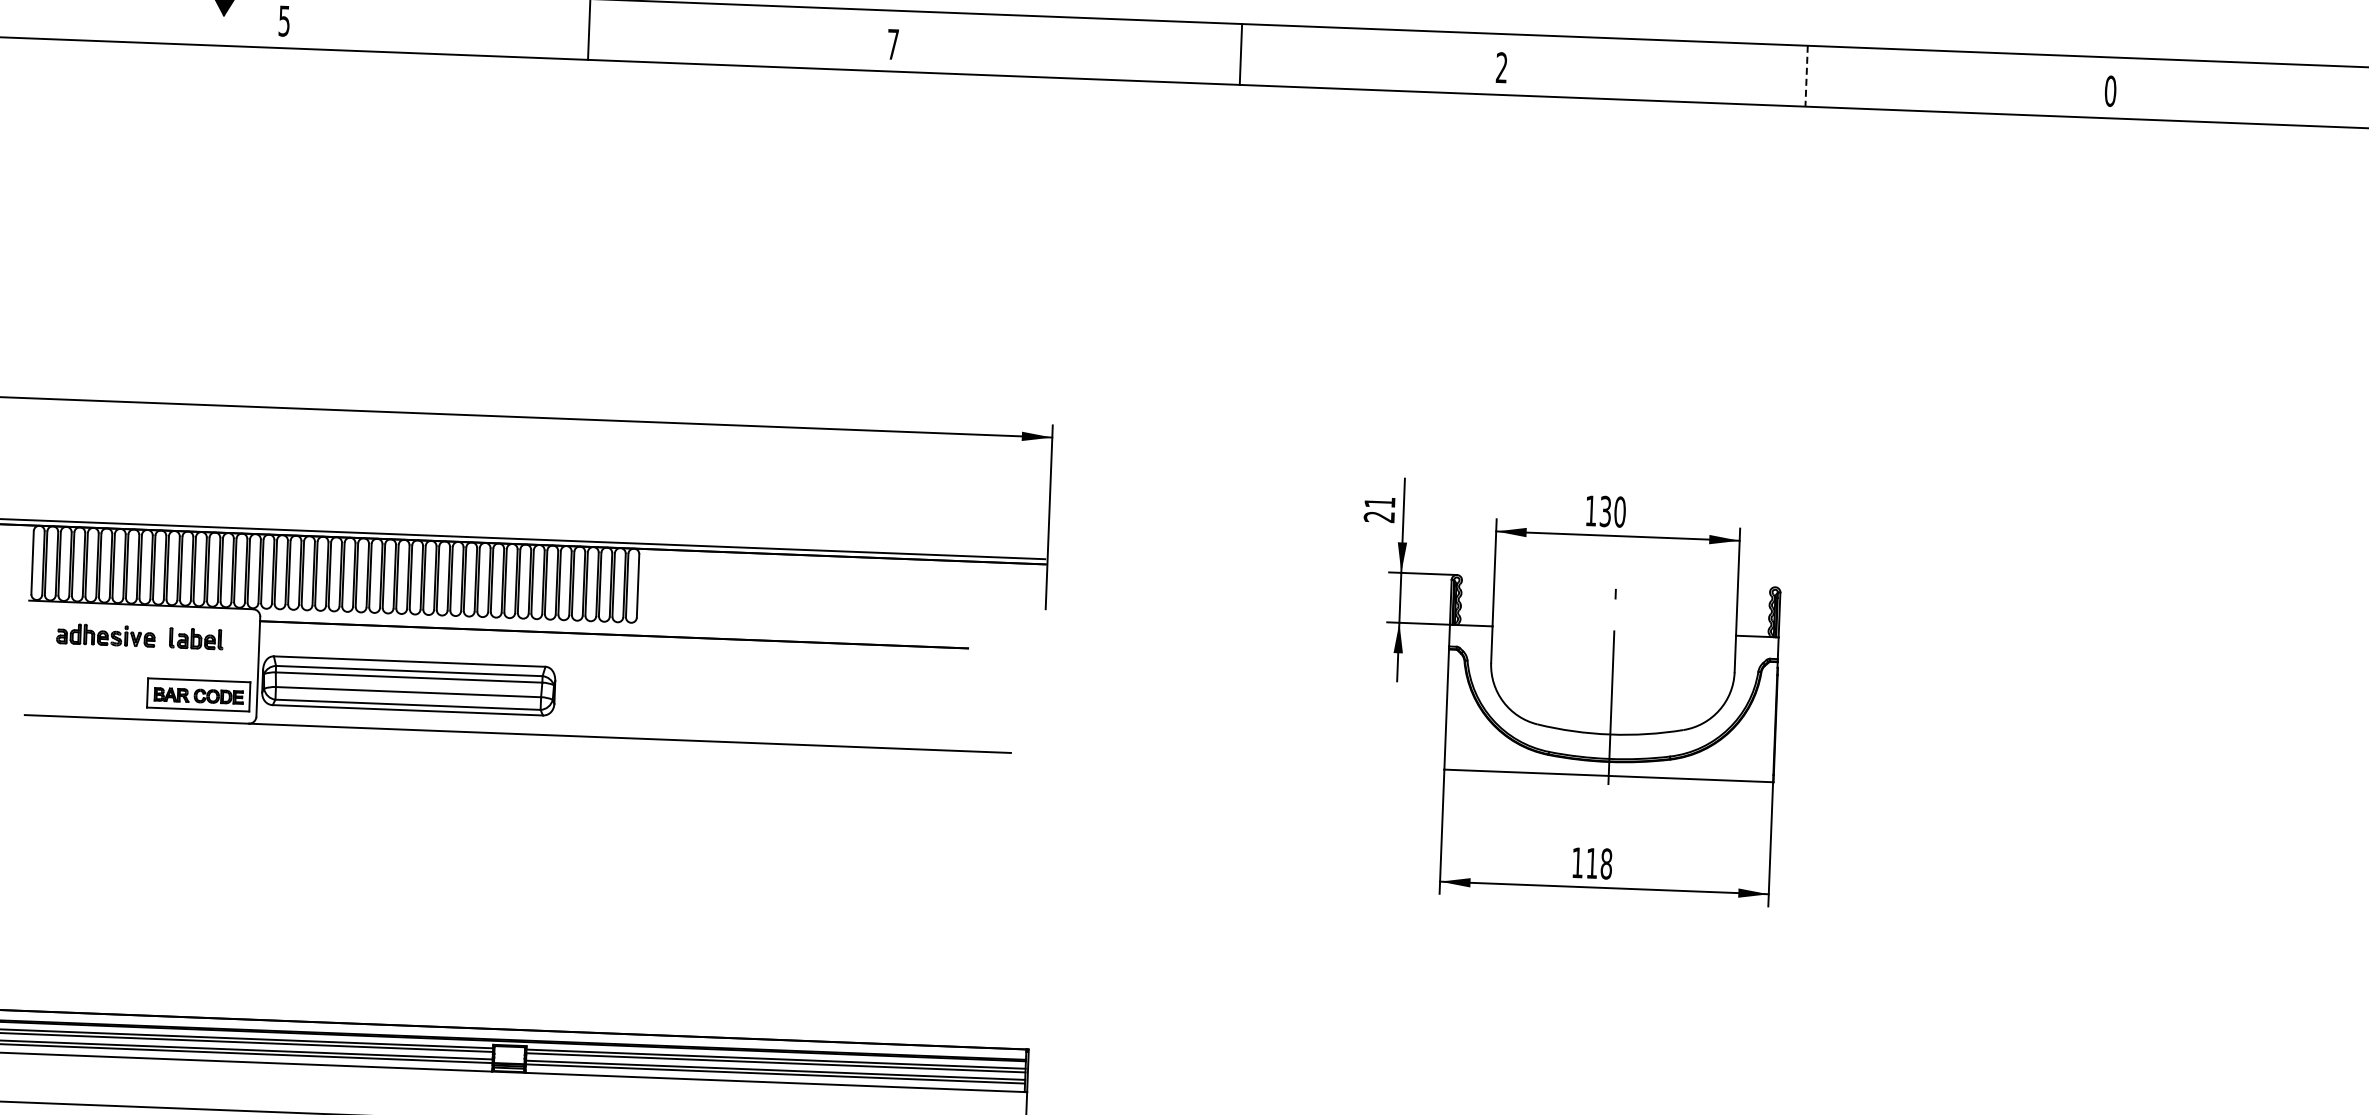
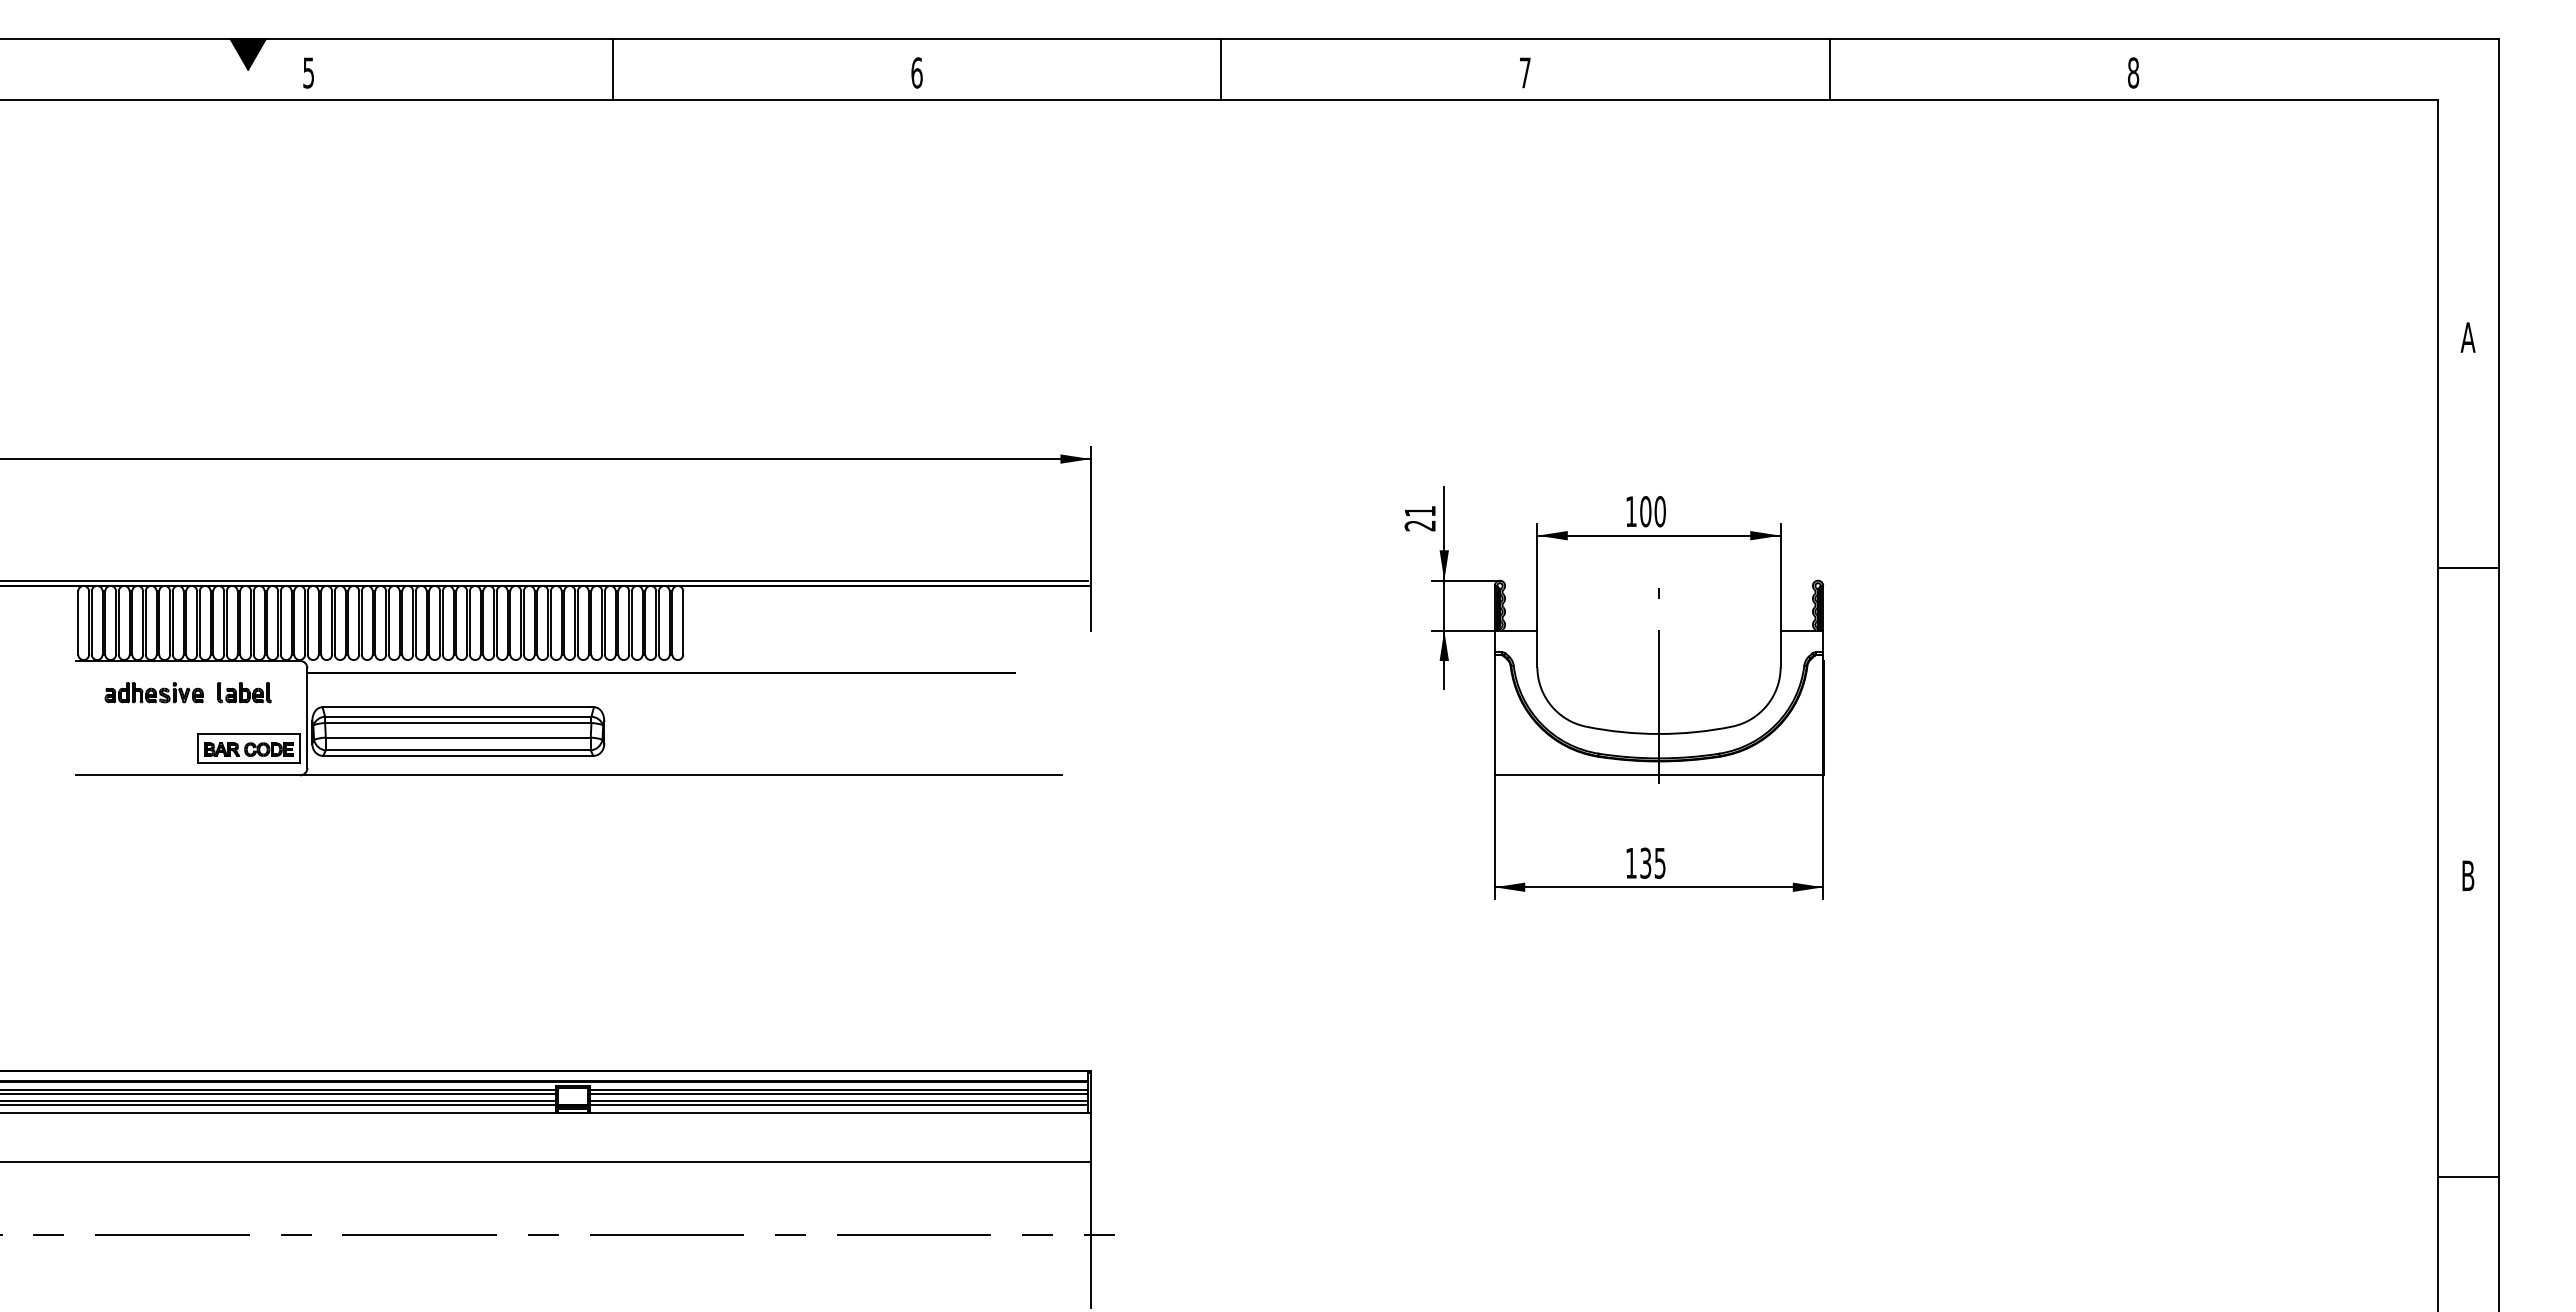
text: (892, 43) -> (916, 72), 7 -> 6
line: (1241, 54) -> (1221, 69), moved
text: (1501, 67) -> (1524, 72), 2 -> 7
line: (1806, 77) -> (1829, 70), dashed -> solid
text: (2110, 91) -> (2133, 73), 0 -> 8
text: (1605, 511) -> (1645, 511), 130 -> 100
text: (1598, 862) -> (1652, 862), 118 -> 135

